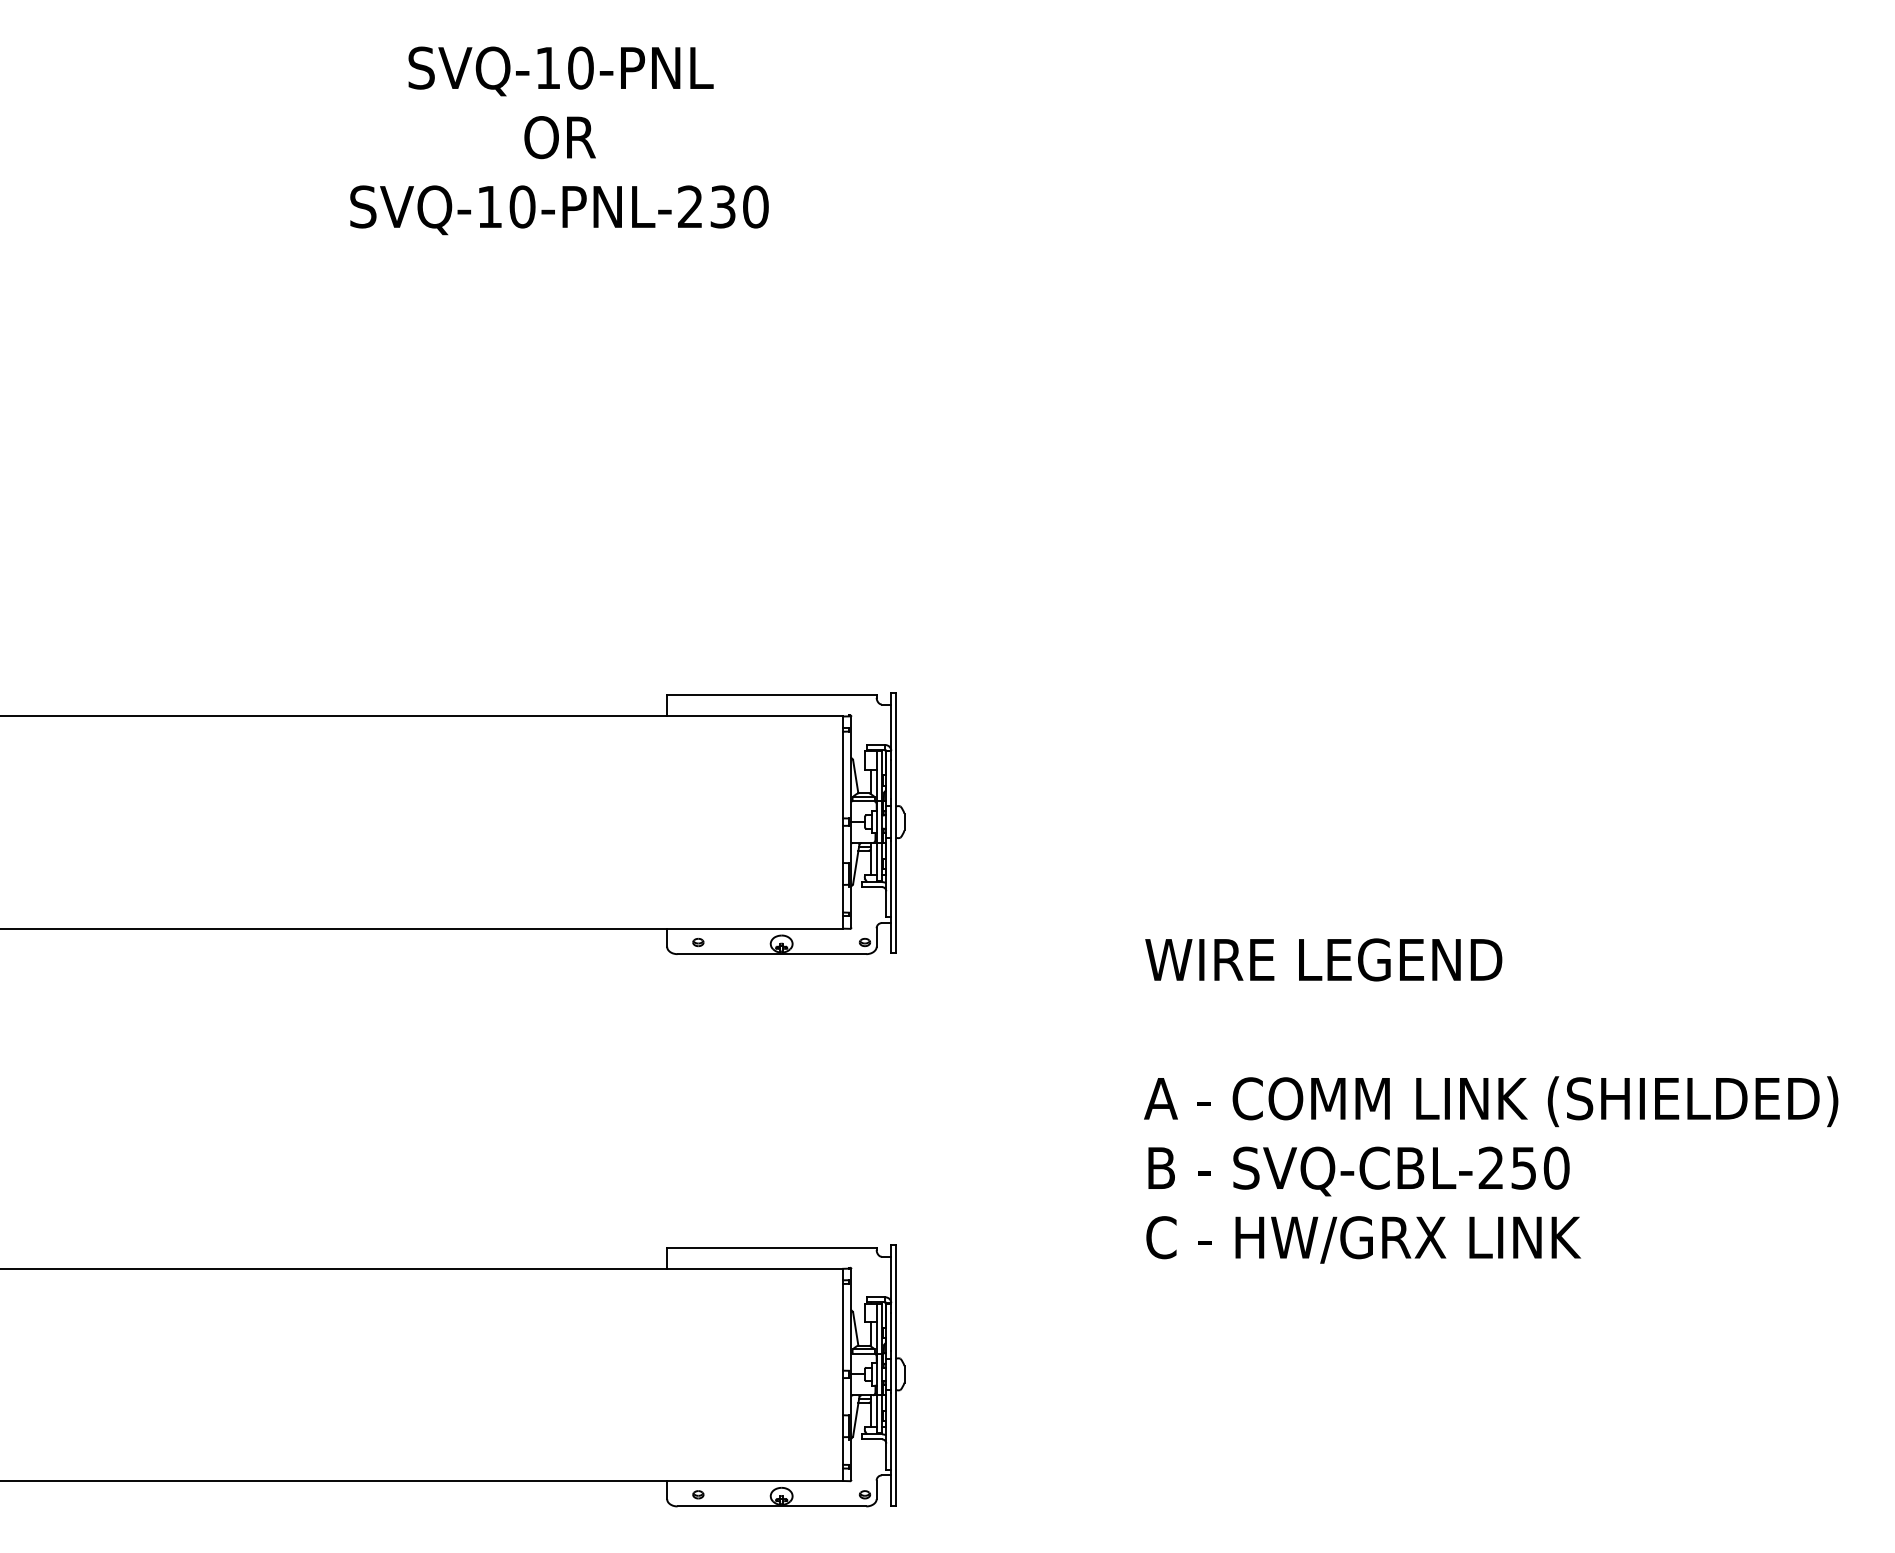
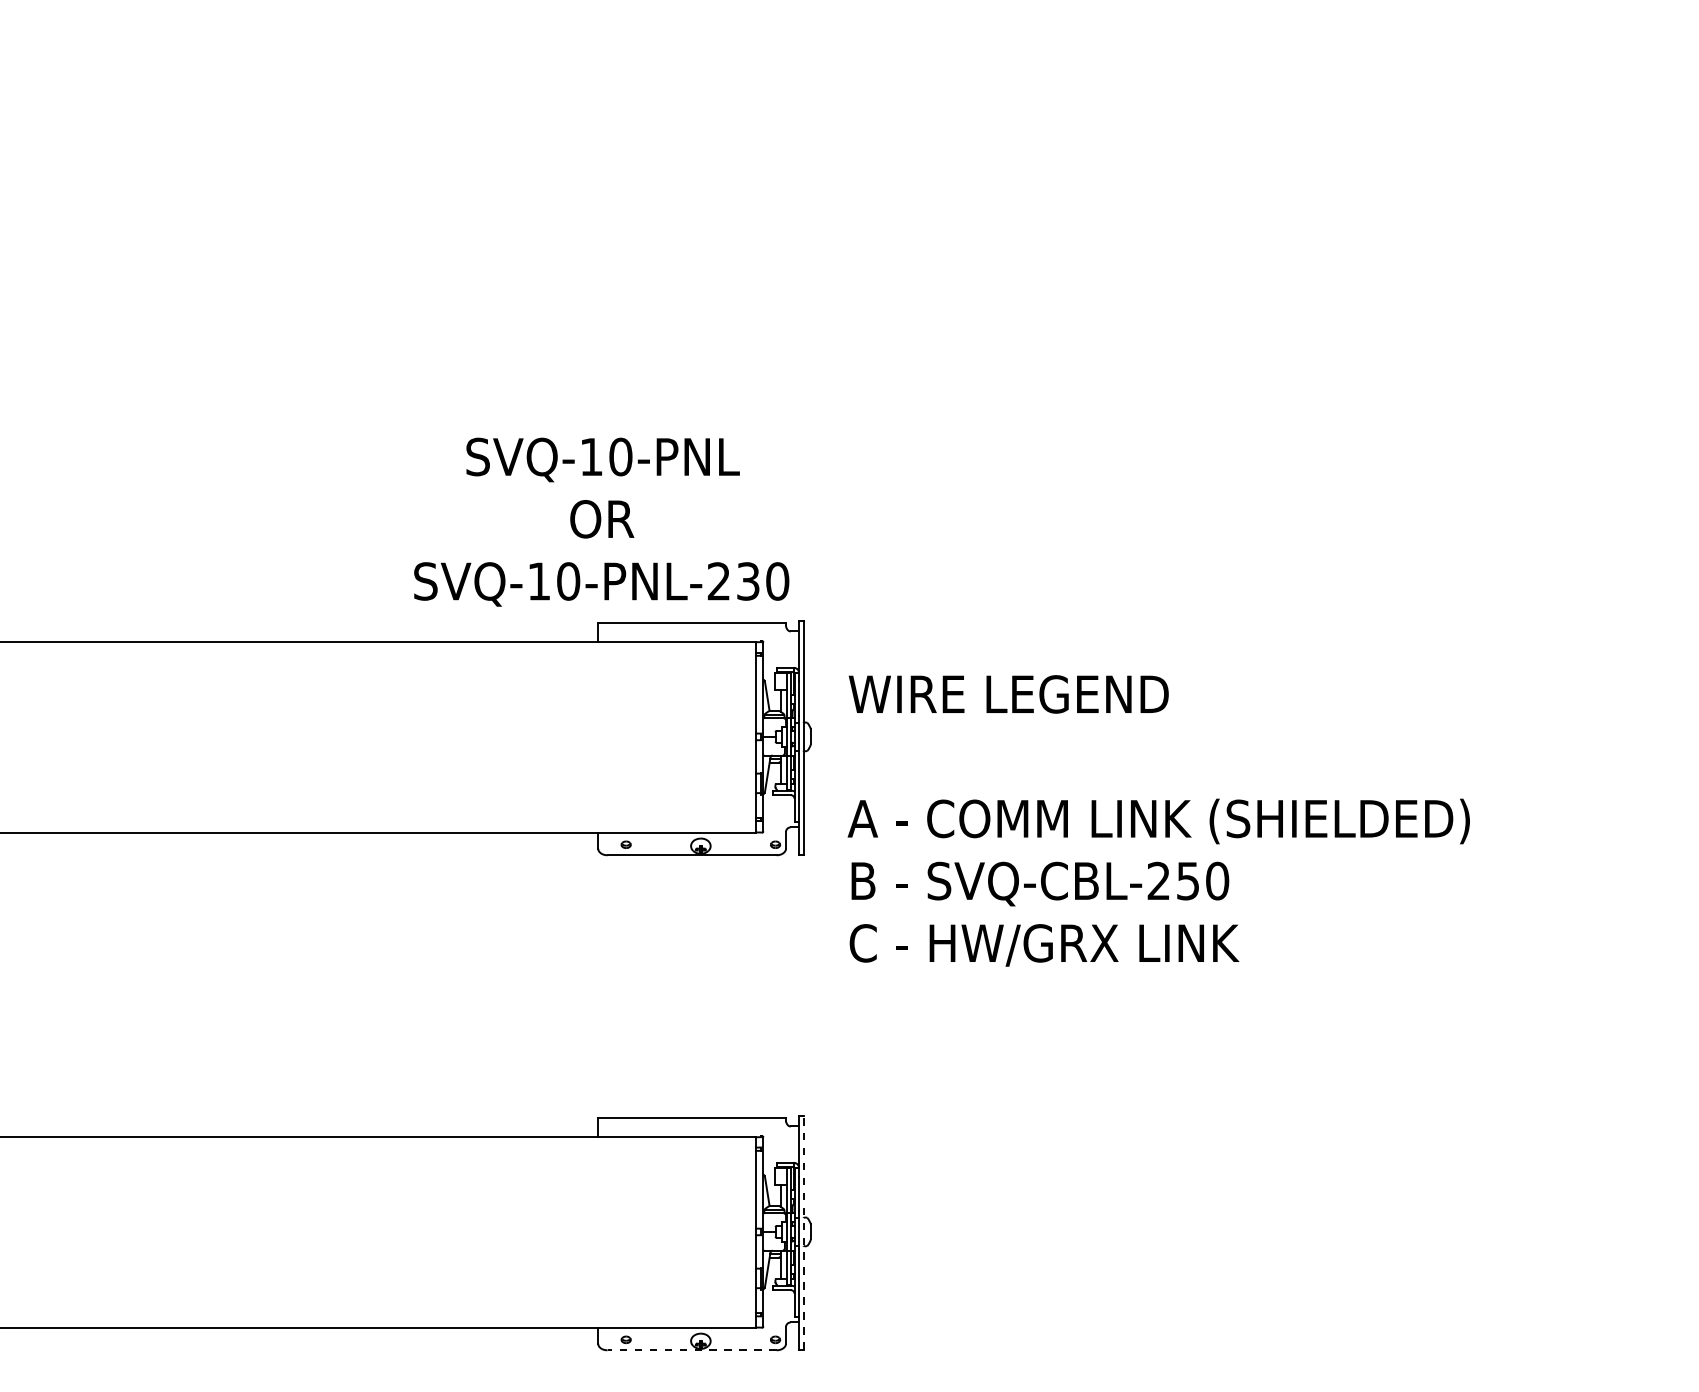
text: (559, 140) -> (601, 521), moved
text: (1490, 1100) -> (1158, 820), moved
line: (896, 1375) -> (803, 1232), solid -> dashed
line: (772, 1506) -> (692, 1350), solid -> dashed

